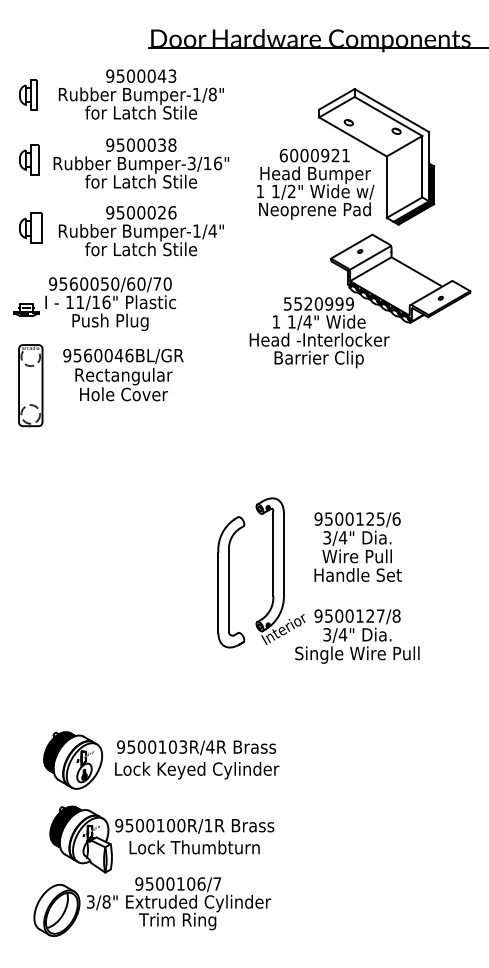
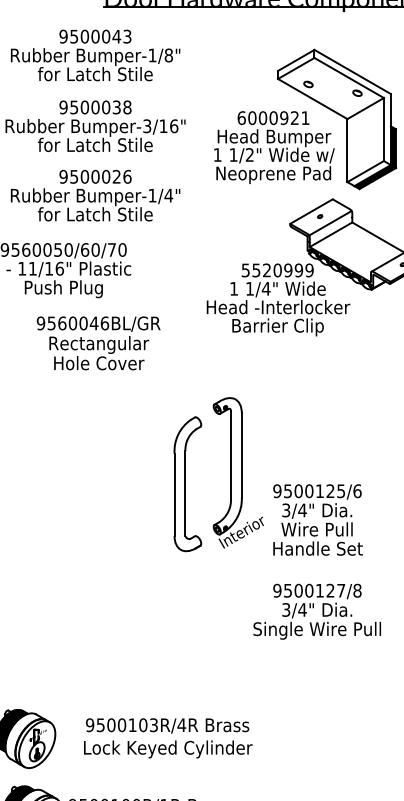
text: (123, 374) -> (98, 342), moved
part: (272, 572) -> (230, 474), moved
text: (197, 759) -> (168, 737), moved

